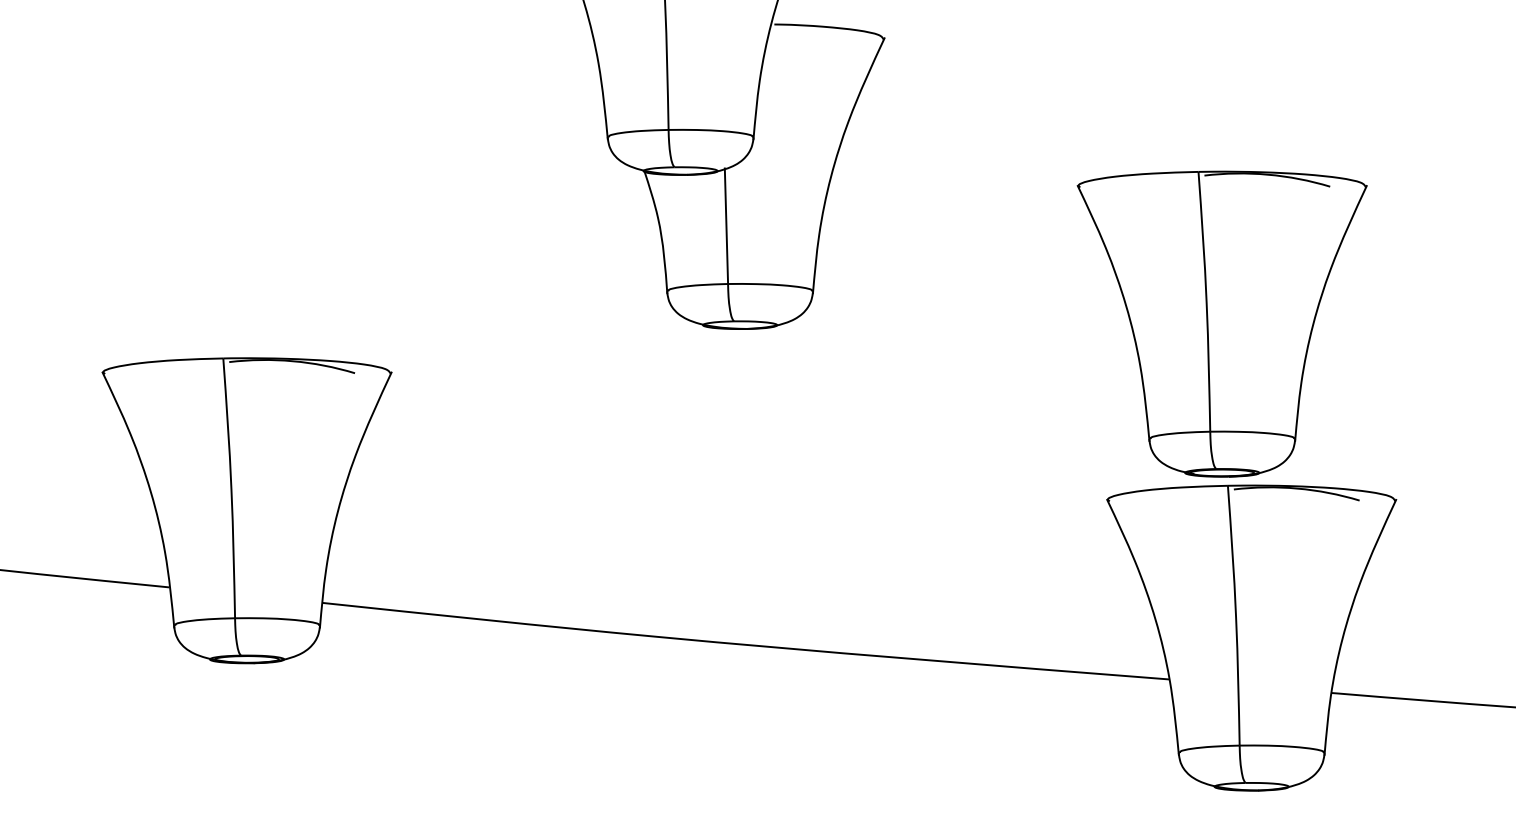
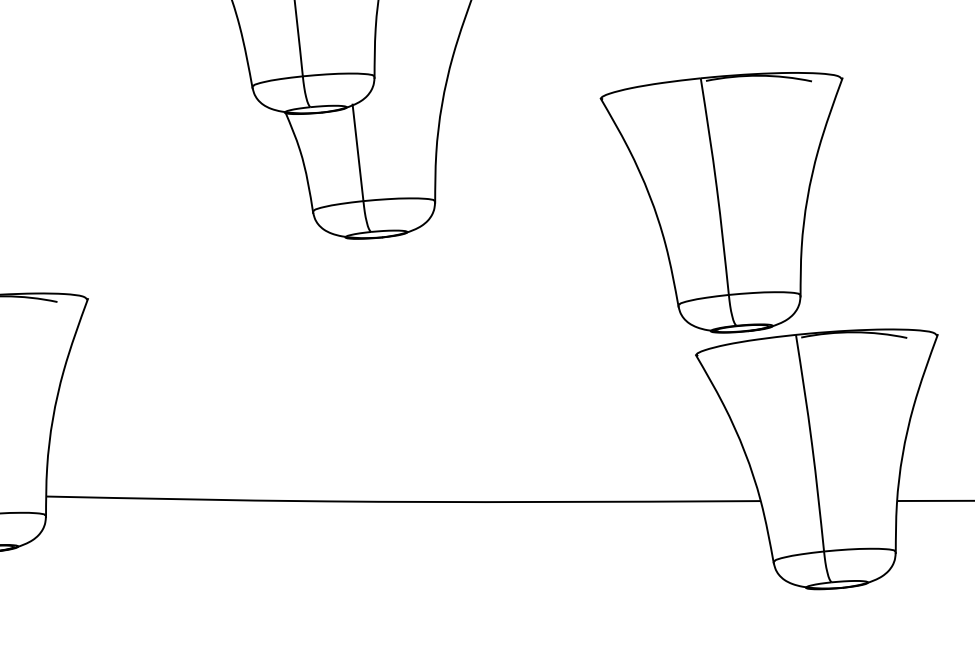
part: (1221, 323) -> (730, 203), moved

